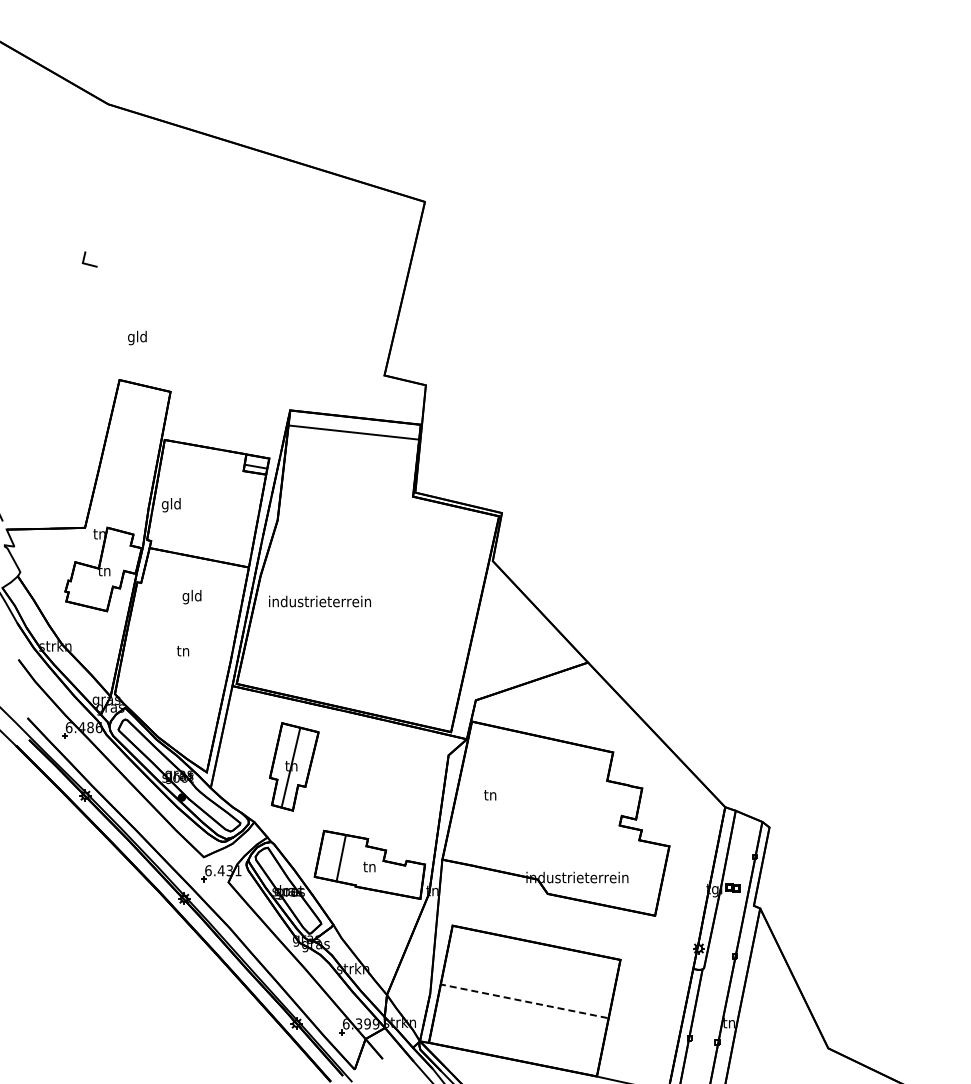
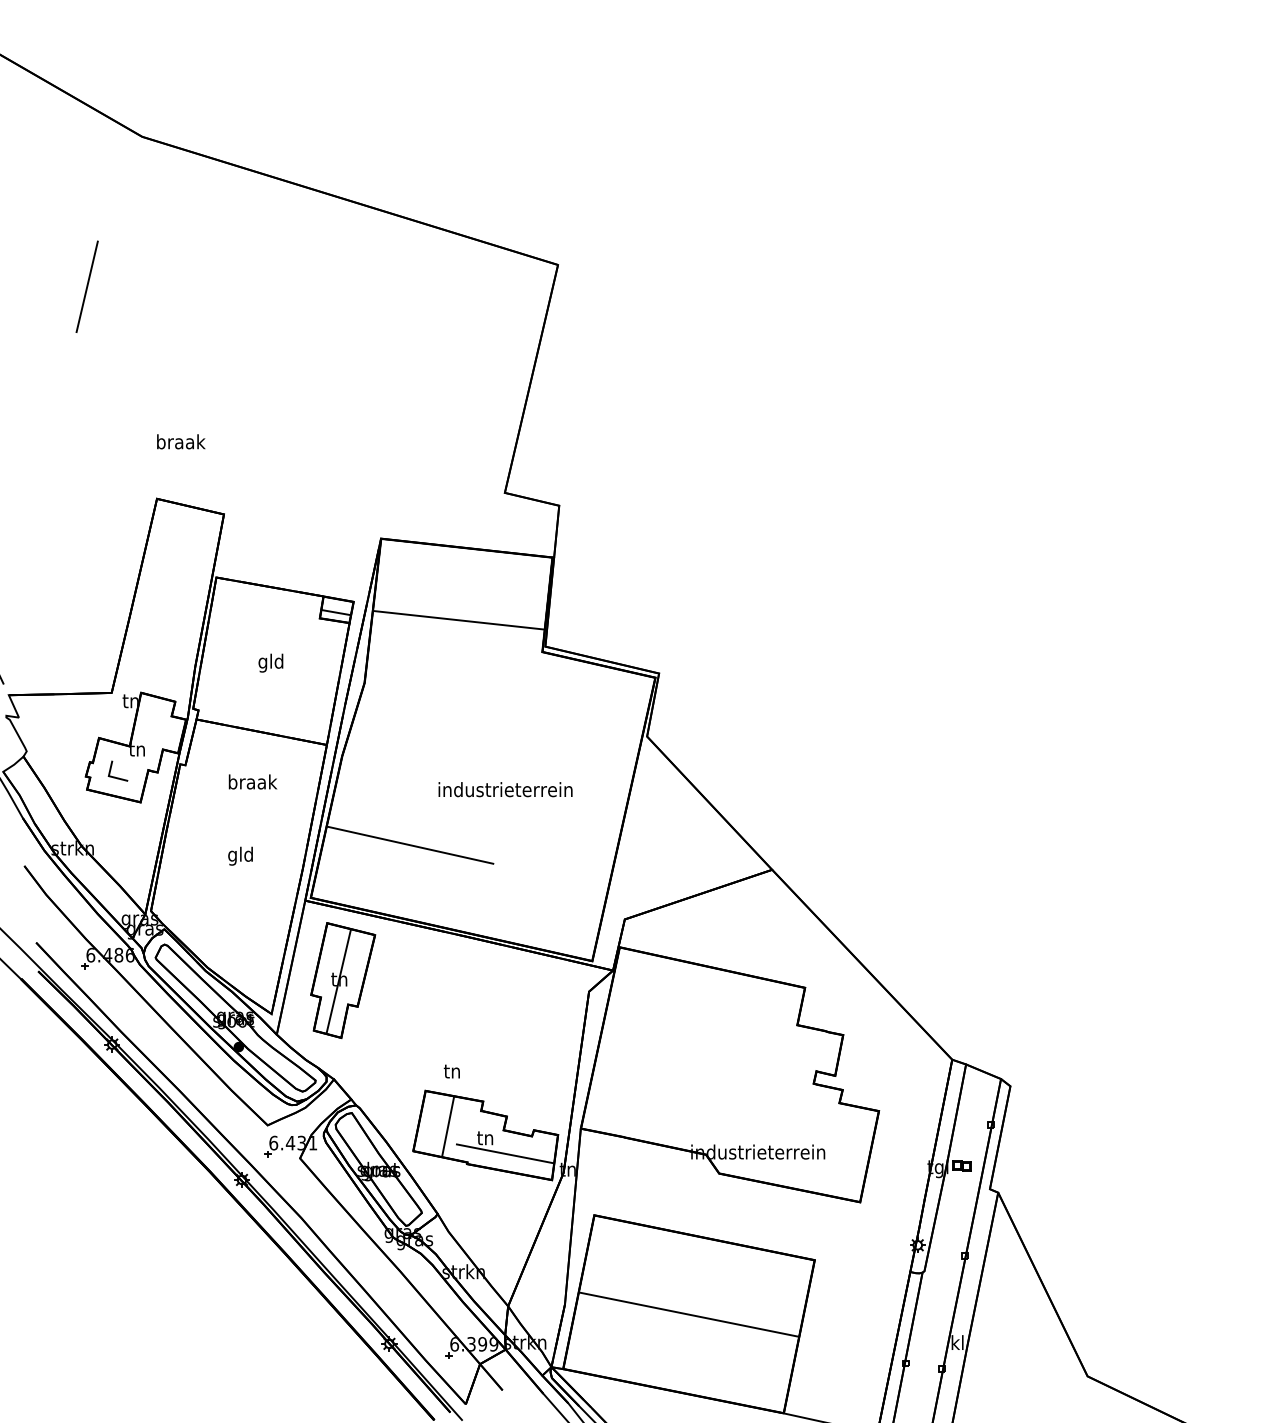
line: (66, 218) -> (87, 286), added
line: (88, 263) -> (116, 776), moved
text: (137, 337) -> (180, 442), gld -> braak
line: (353, 432) -> (458, 620), moved
text: (171, 505) -> (271, 663), moved
text: (192, 597) -> (252, 784), gld -> braak
text: (319, 601) -> (504, 789), moved
line: (312, 643) -> (410, 844), added
text: (182, 652) -> (239, 856), tn -> gld
part: (294, 766) -> (343, 980), moved
text: (490, 795) -> (452, 1071), moved
line: (384, 878) -> (504, 1153), added
line: (524, 1001) -> (688, 1314), dashed -> solid
text: (729, 1022) -> (957, 1342), tn -> kl

